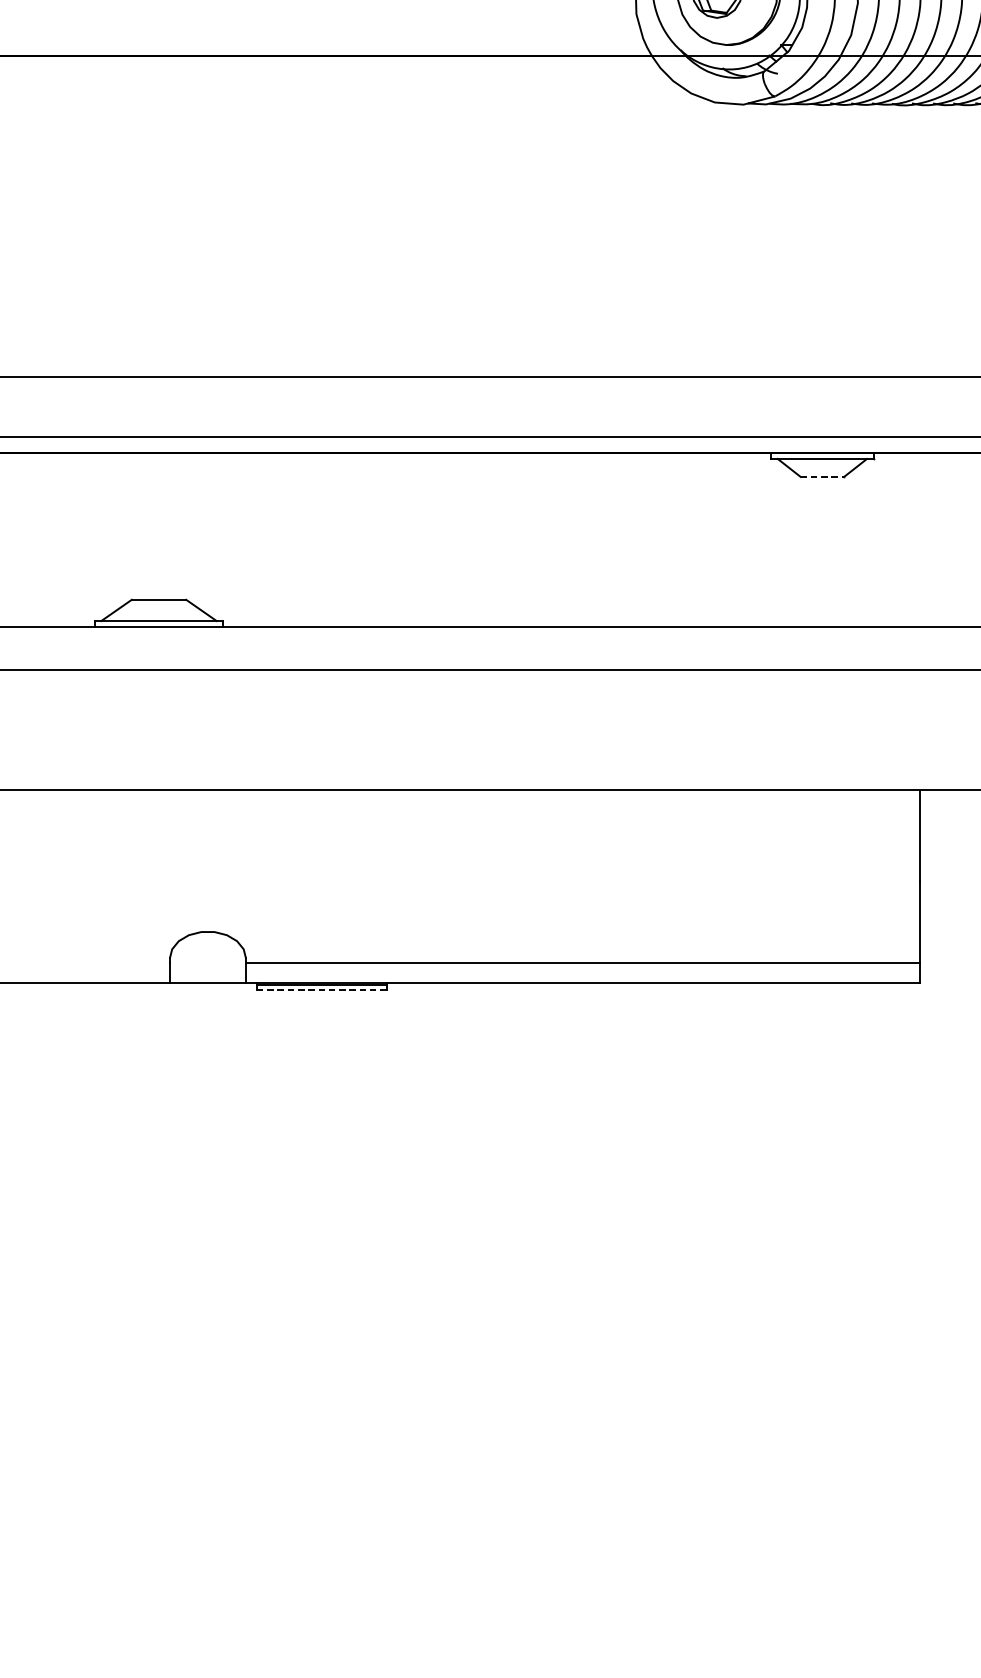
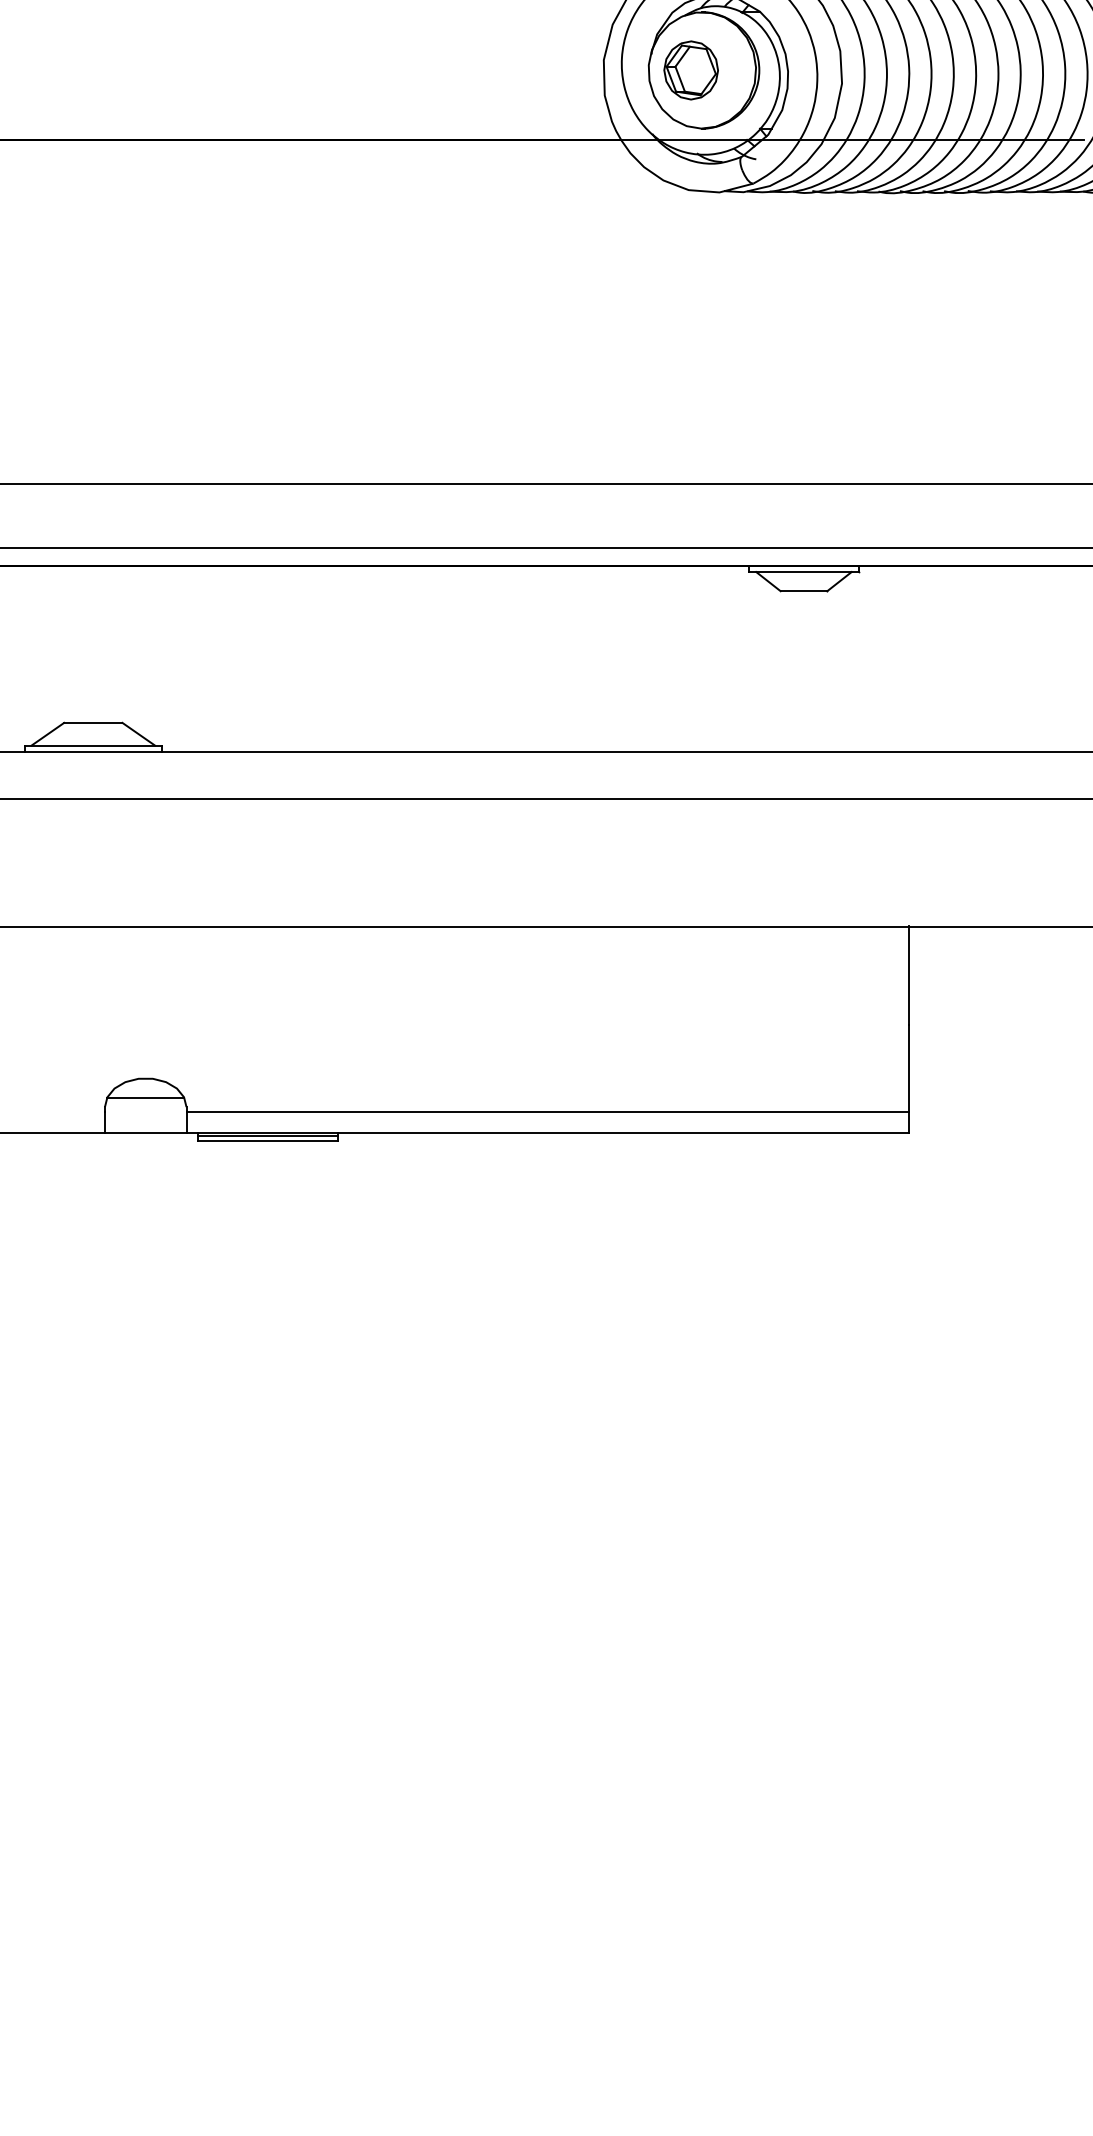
line: (822, 477) -> (804, 591), dashed -> solid
line: (207, 950) -> (145, 1098), added
line: (322, 990) -> (268, 1141), dashed -> solid

